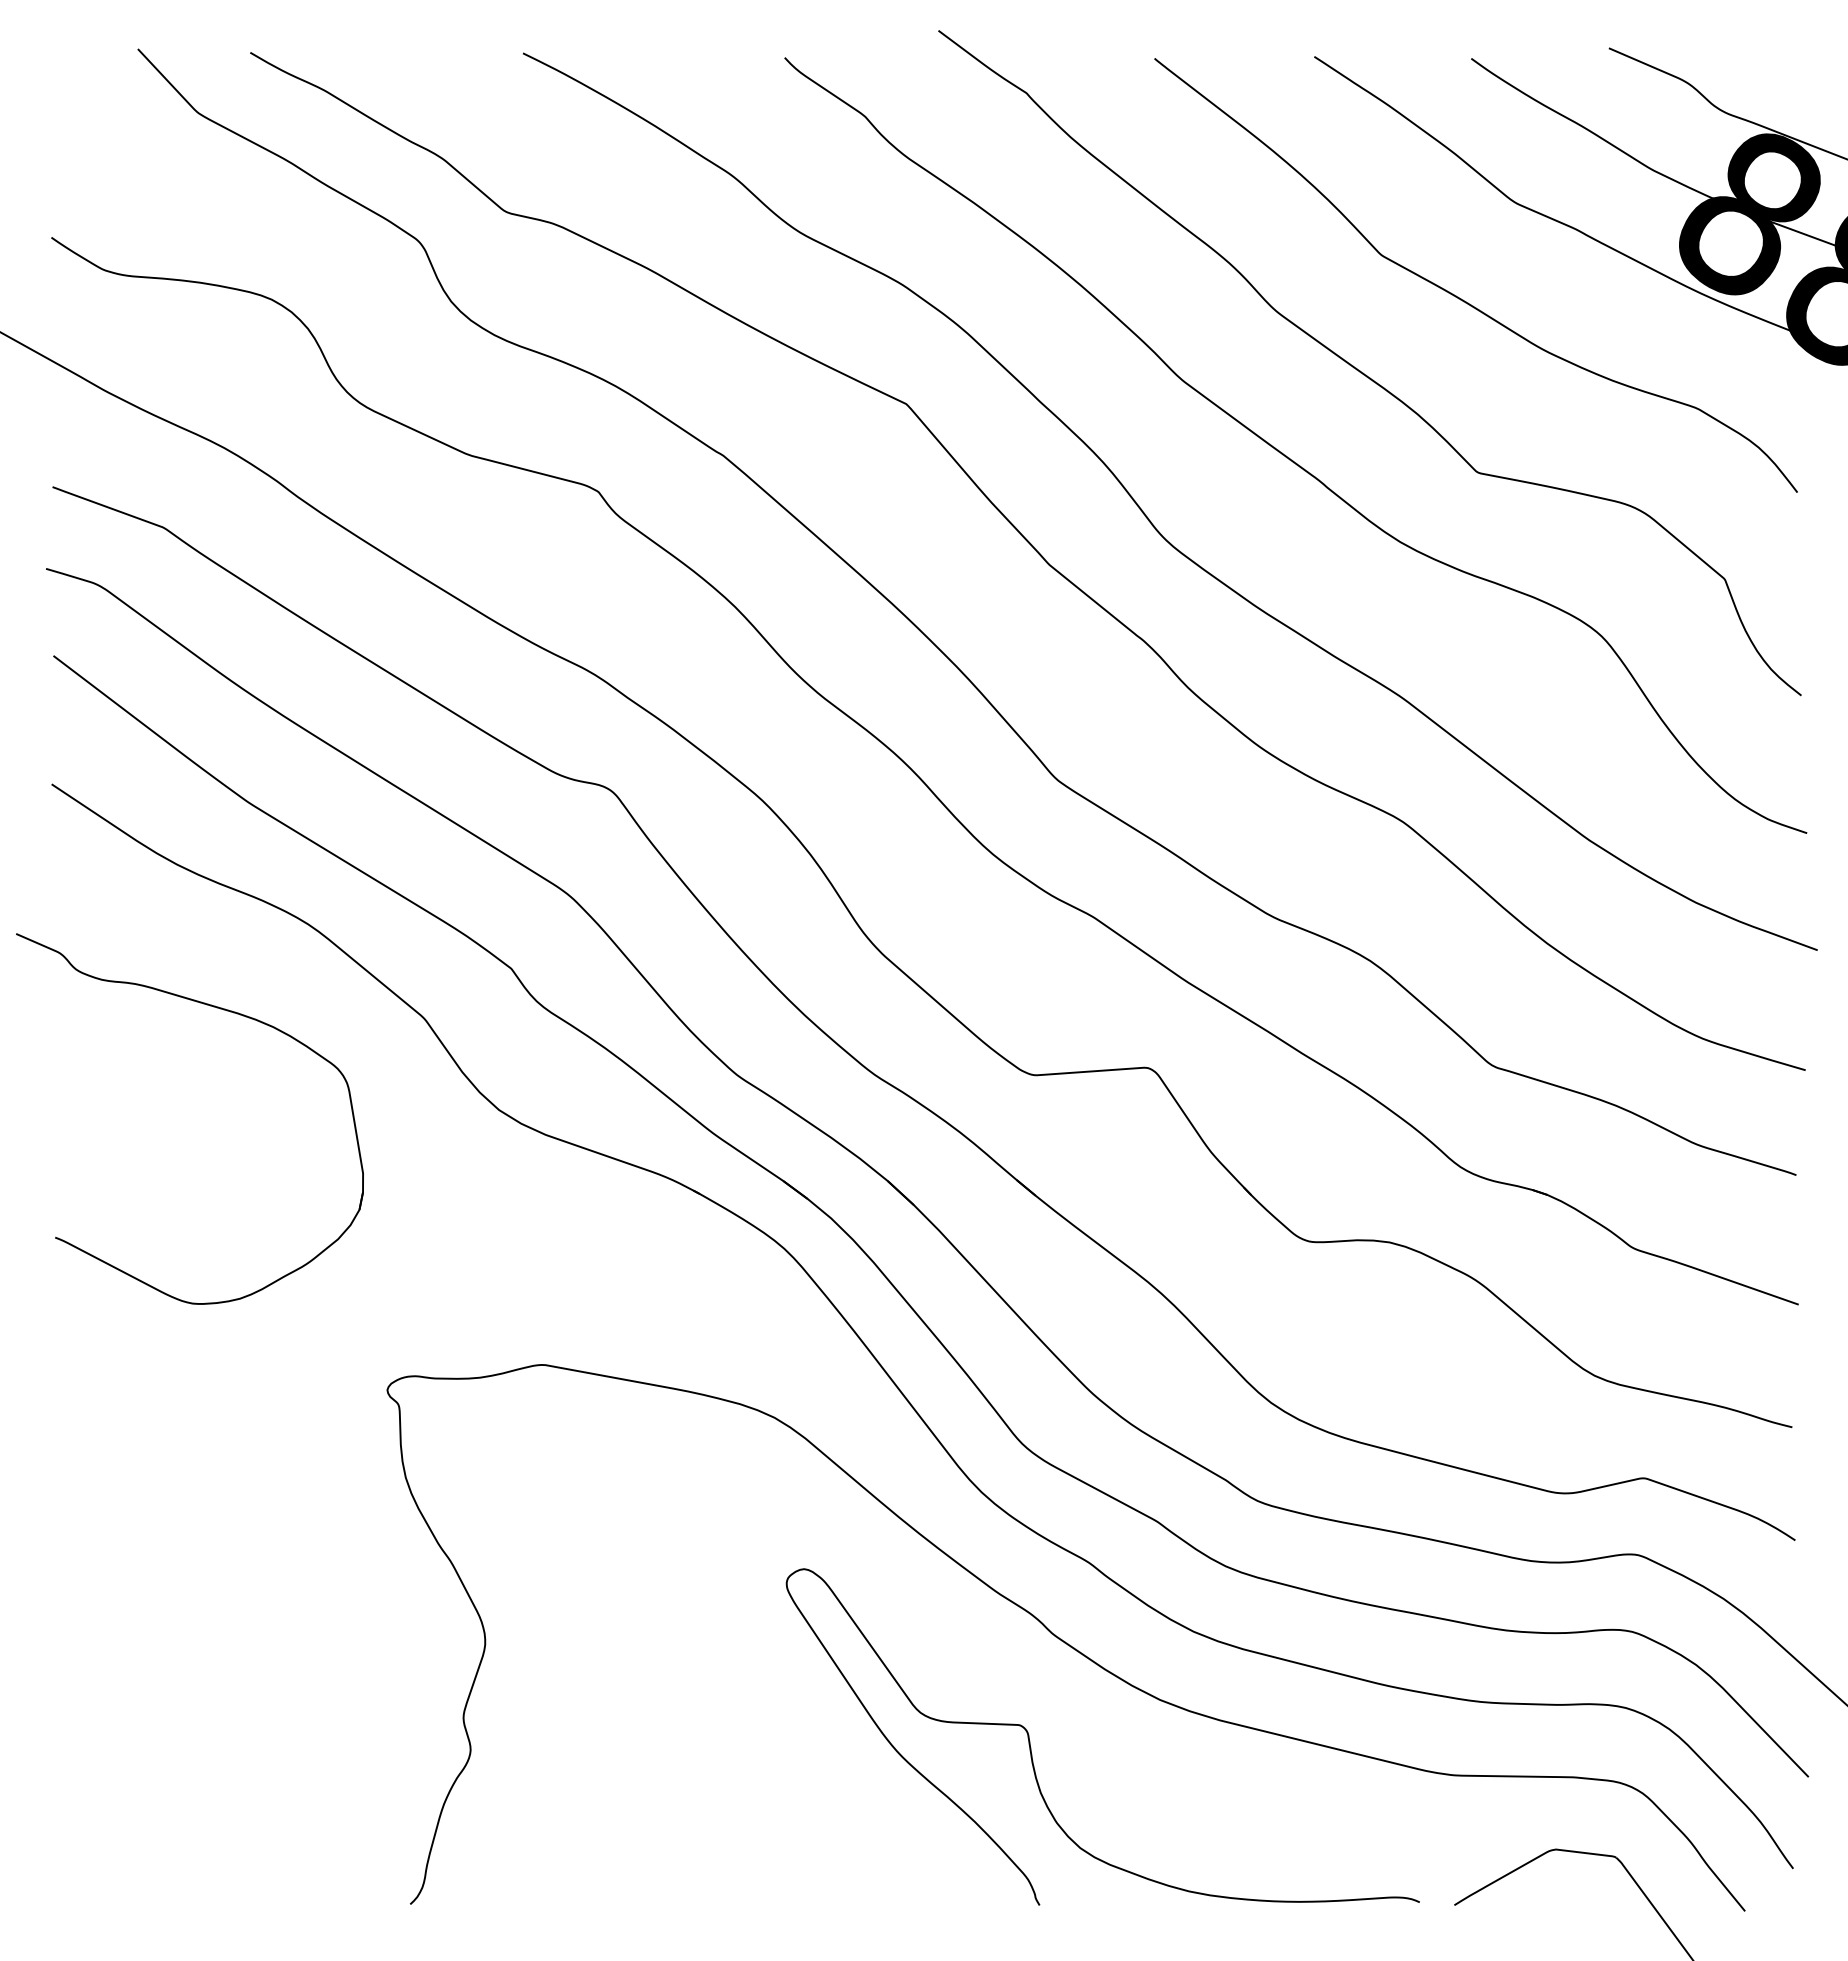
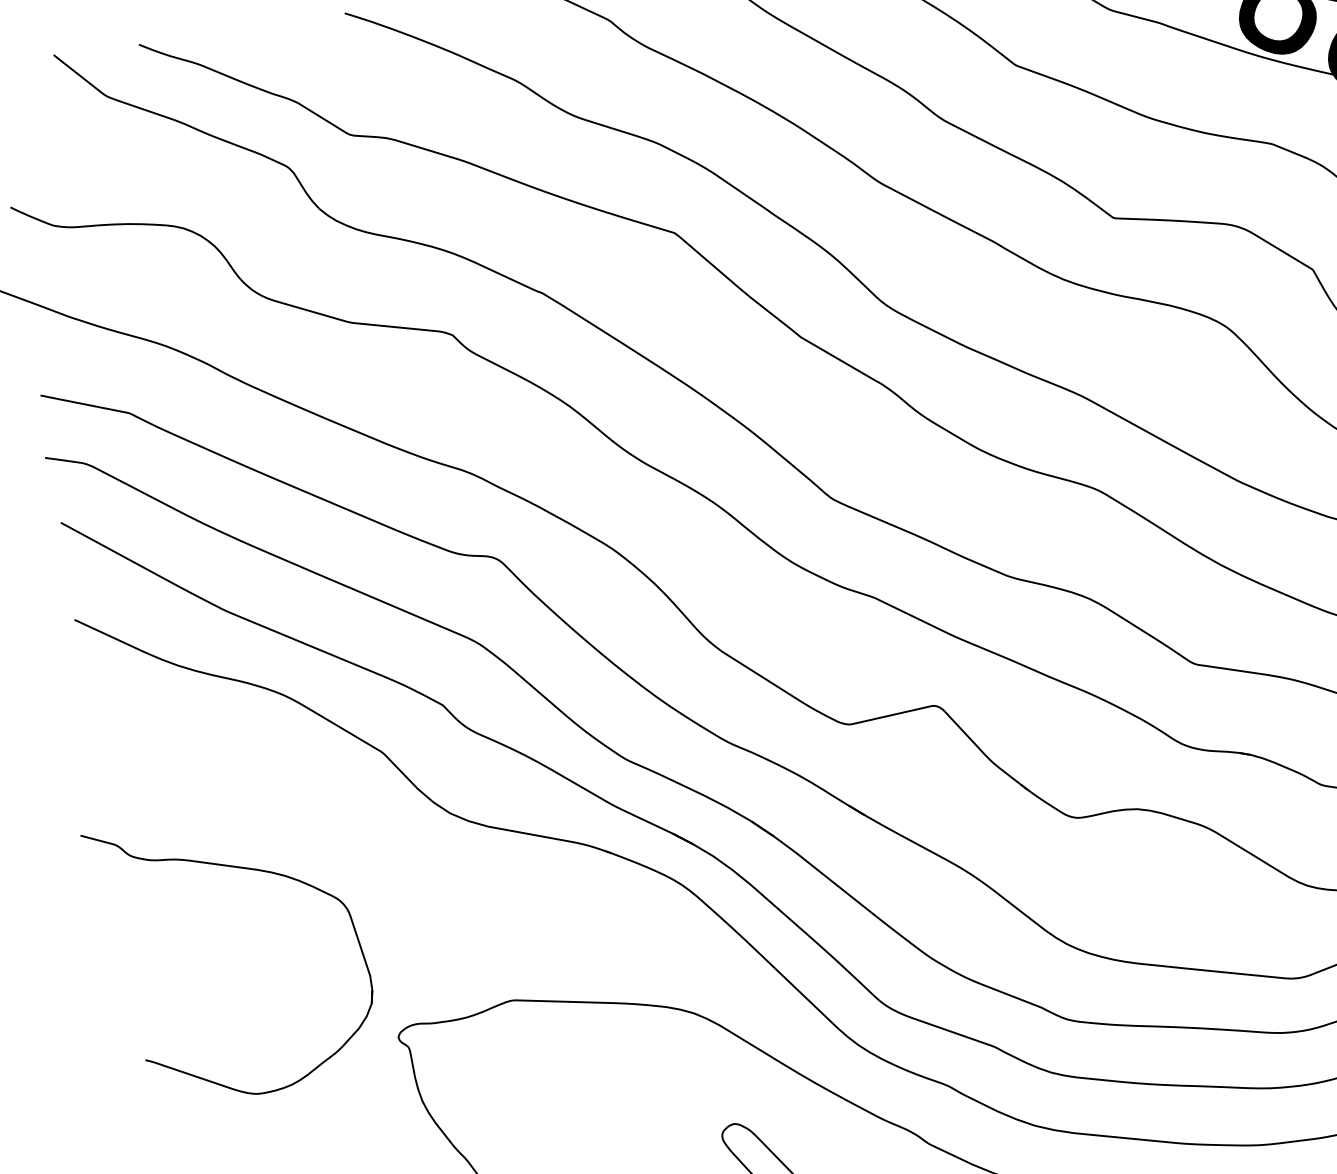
part: (223, 1010) -> (245, 869), moved

